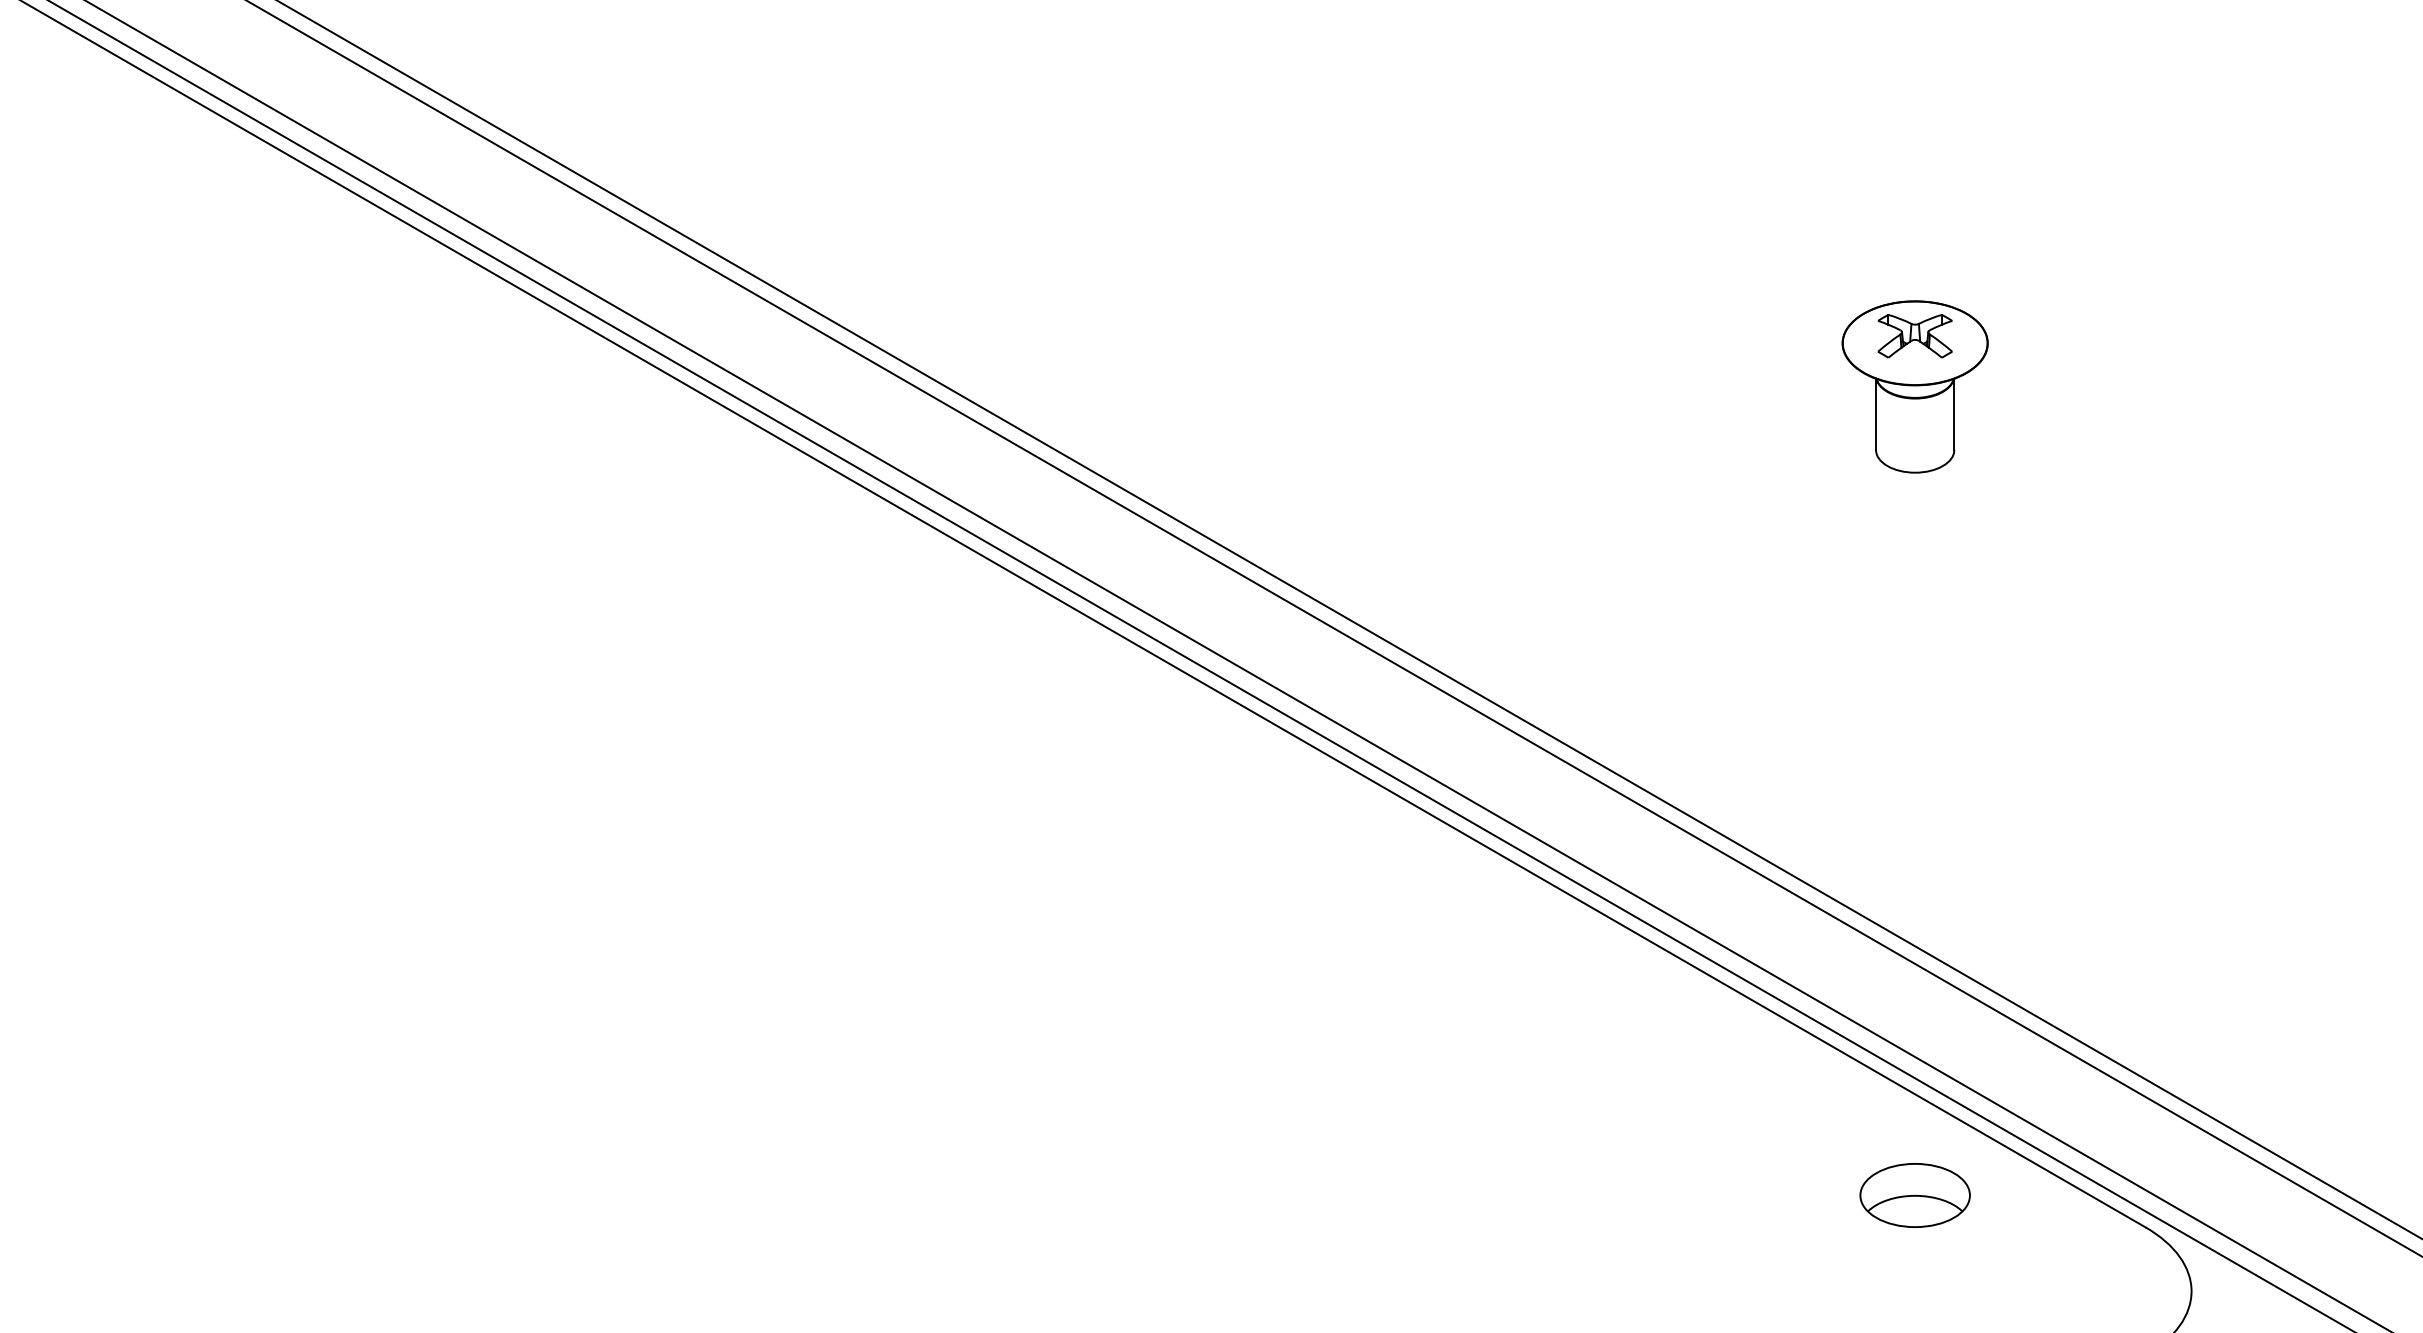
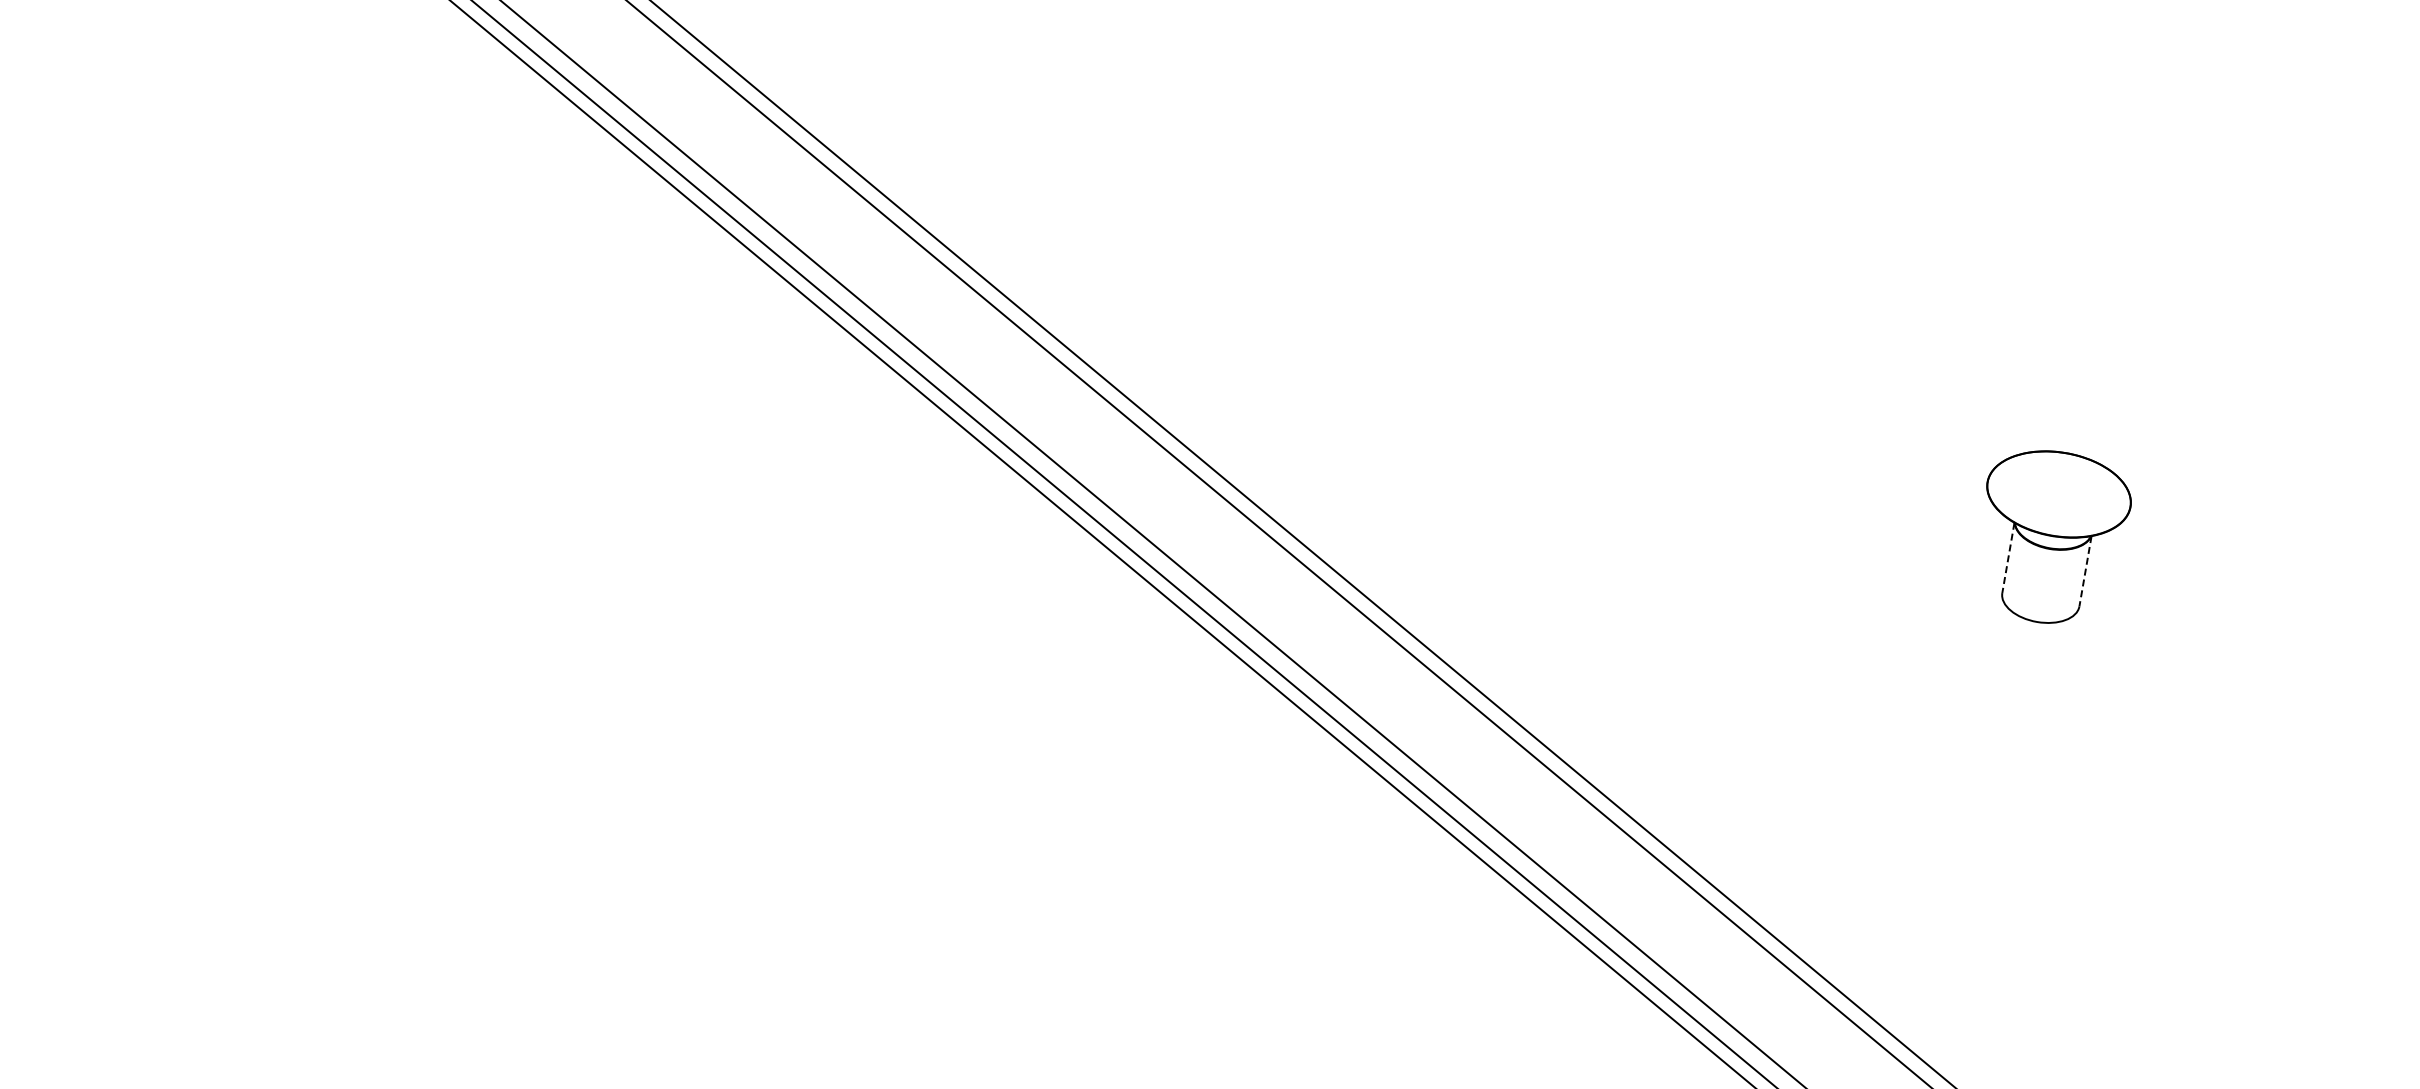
part: (1914, 336) -> (2059, 487), removed
line: (1876, 414) -> (2008, 558), solid -> dashed
line: (1954, 414) -> (2085, 571), solid -> dashed

